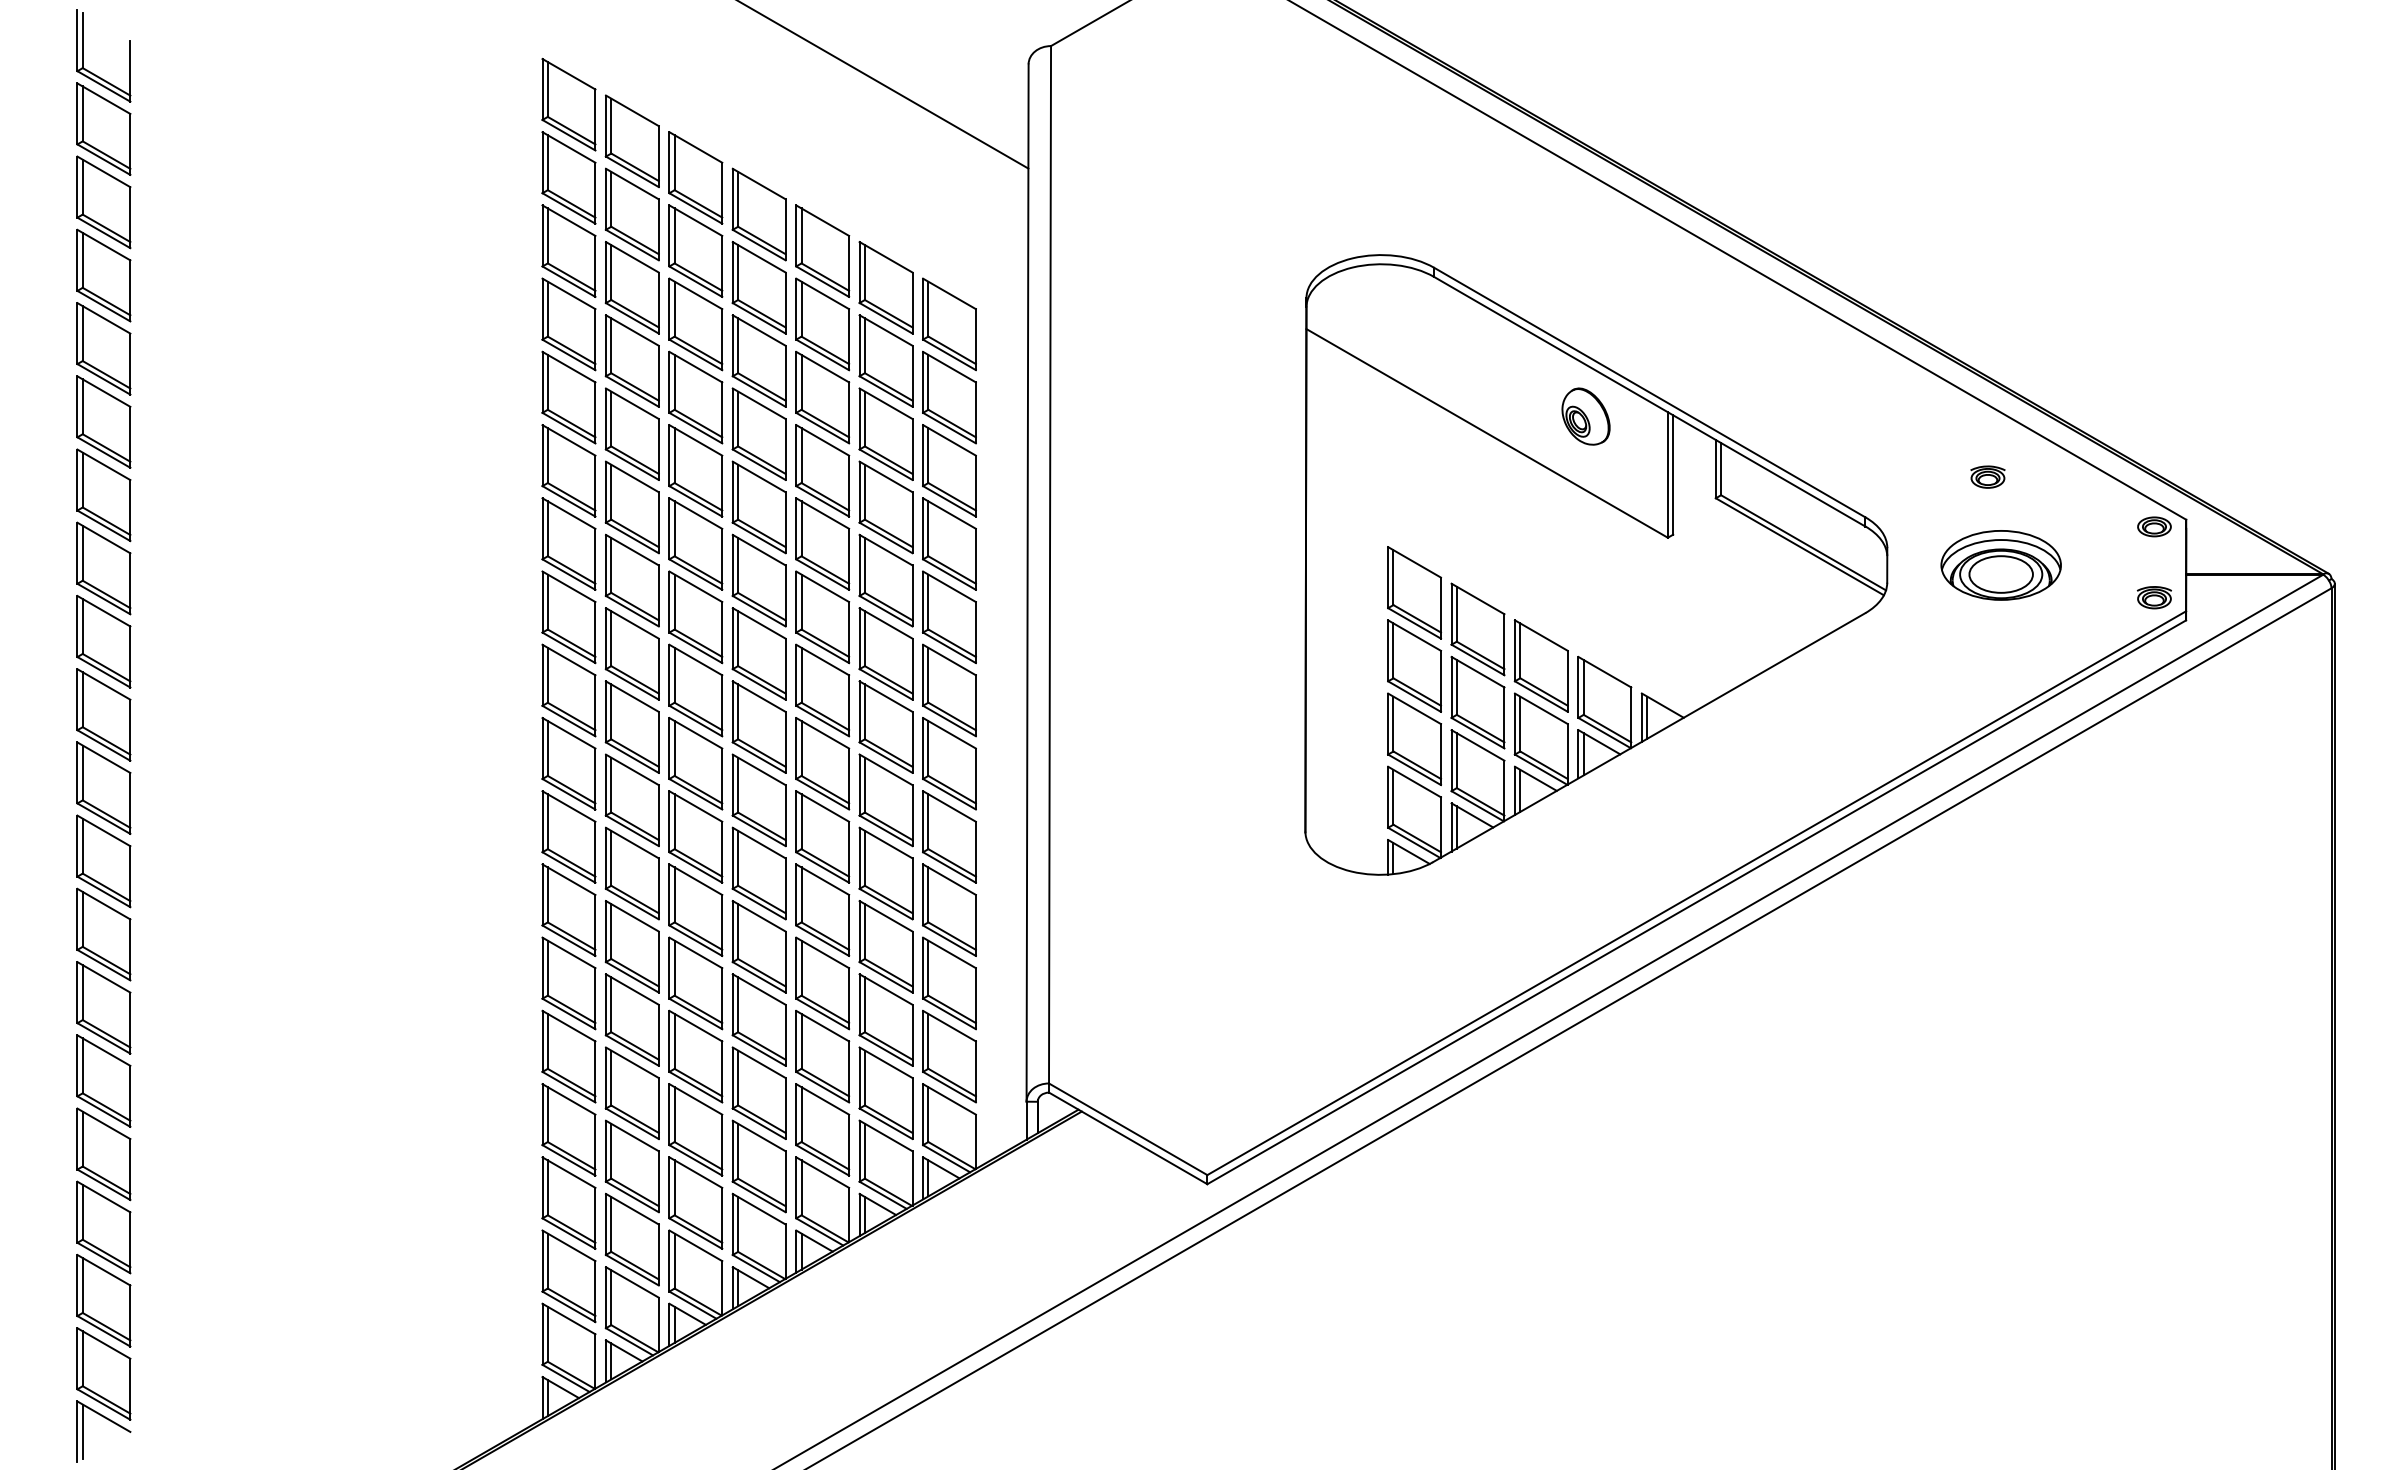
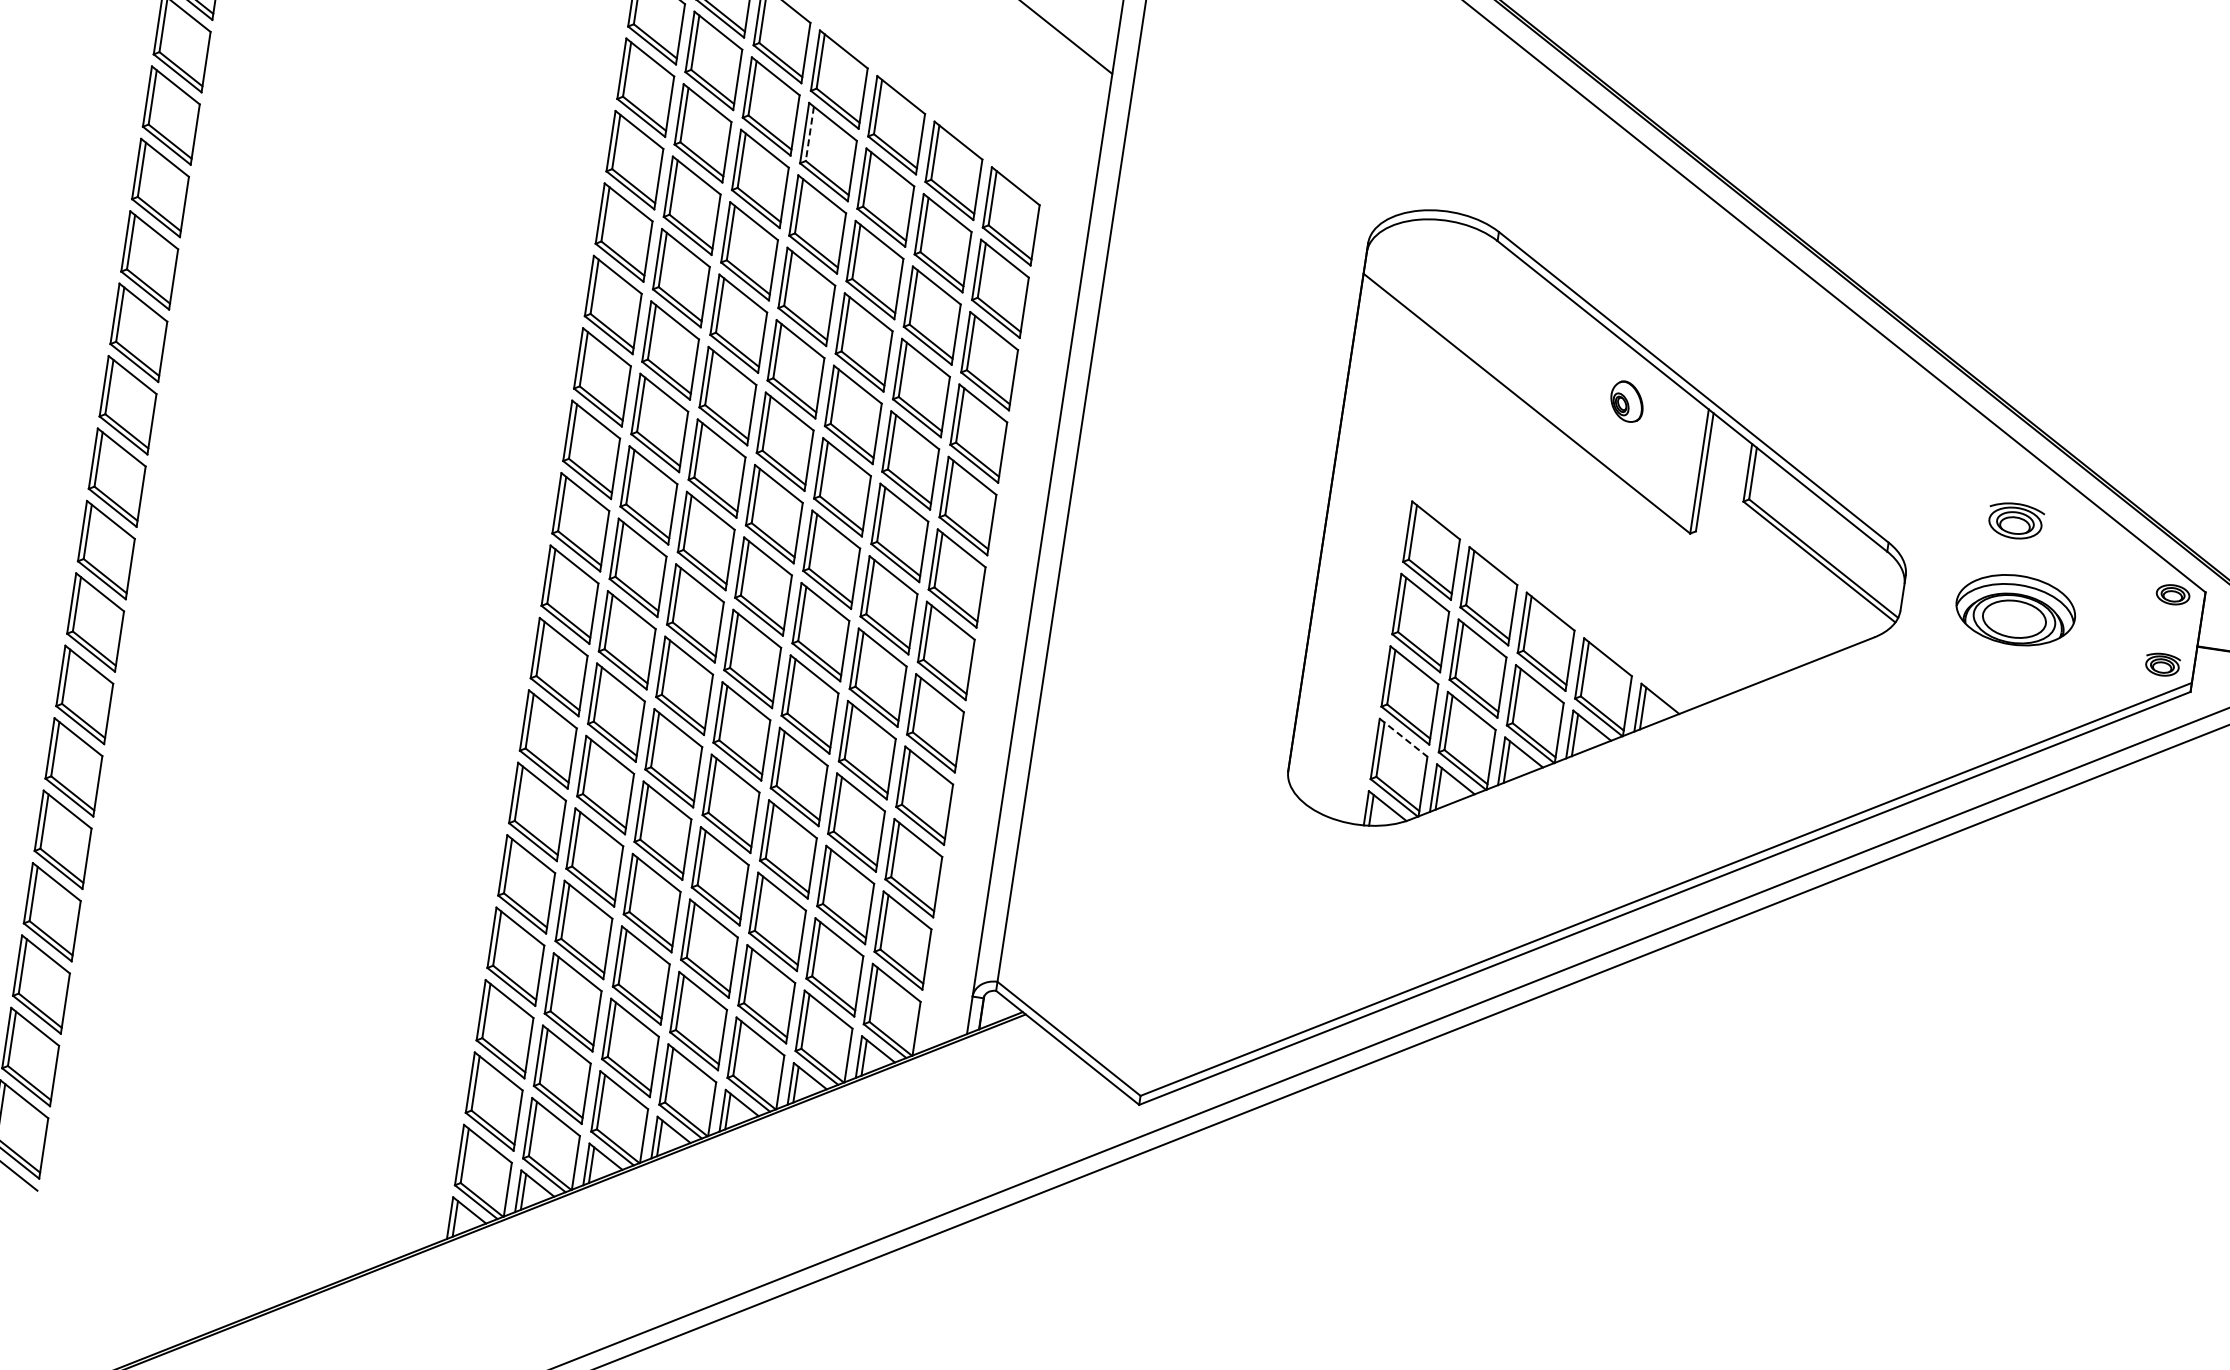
line: (738, 273) -> (810, 134), solid -> dashed
part: (1585, 416) -> (1626, 401), size x0.7
part: (1987, 476) -> (2015, 520), size x1.6
line: (1414, 782) -> (1403, 738), solid -> dashed

